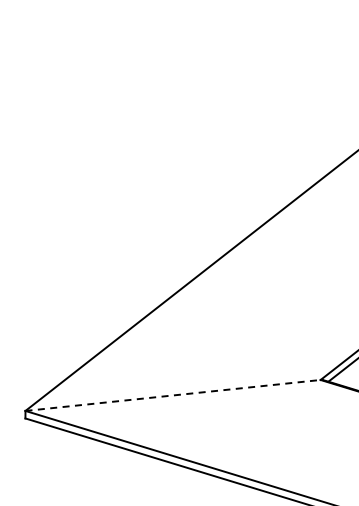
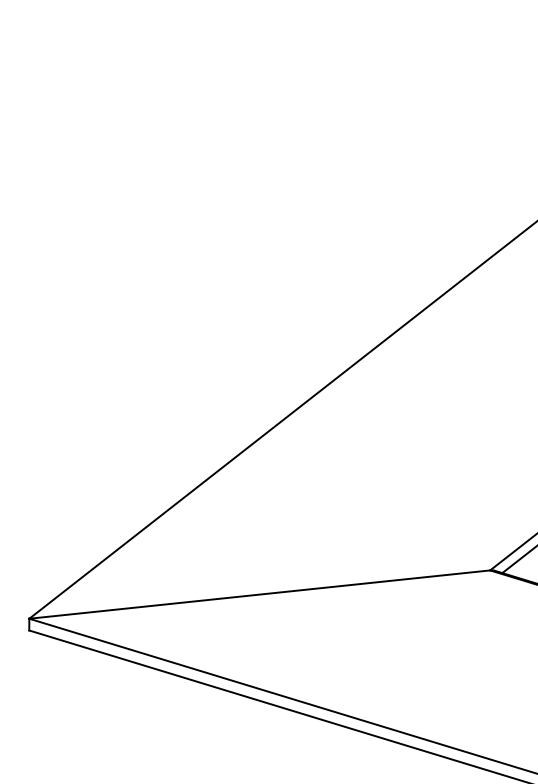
line: (173, 395) -> (260, 594), dashed -> solid

